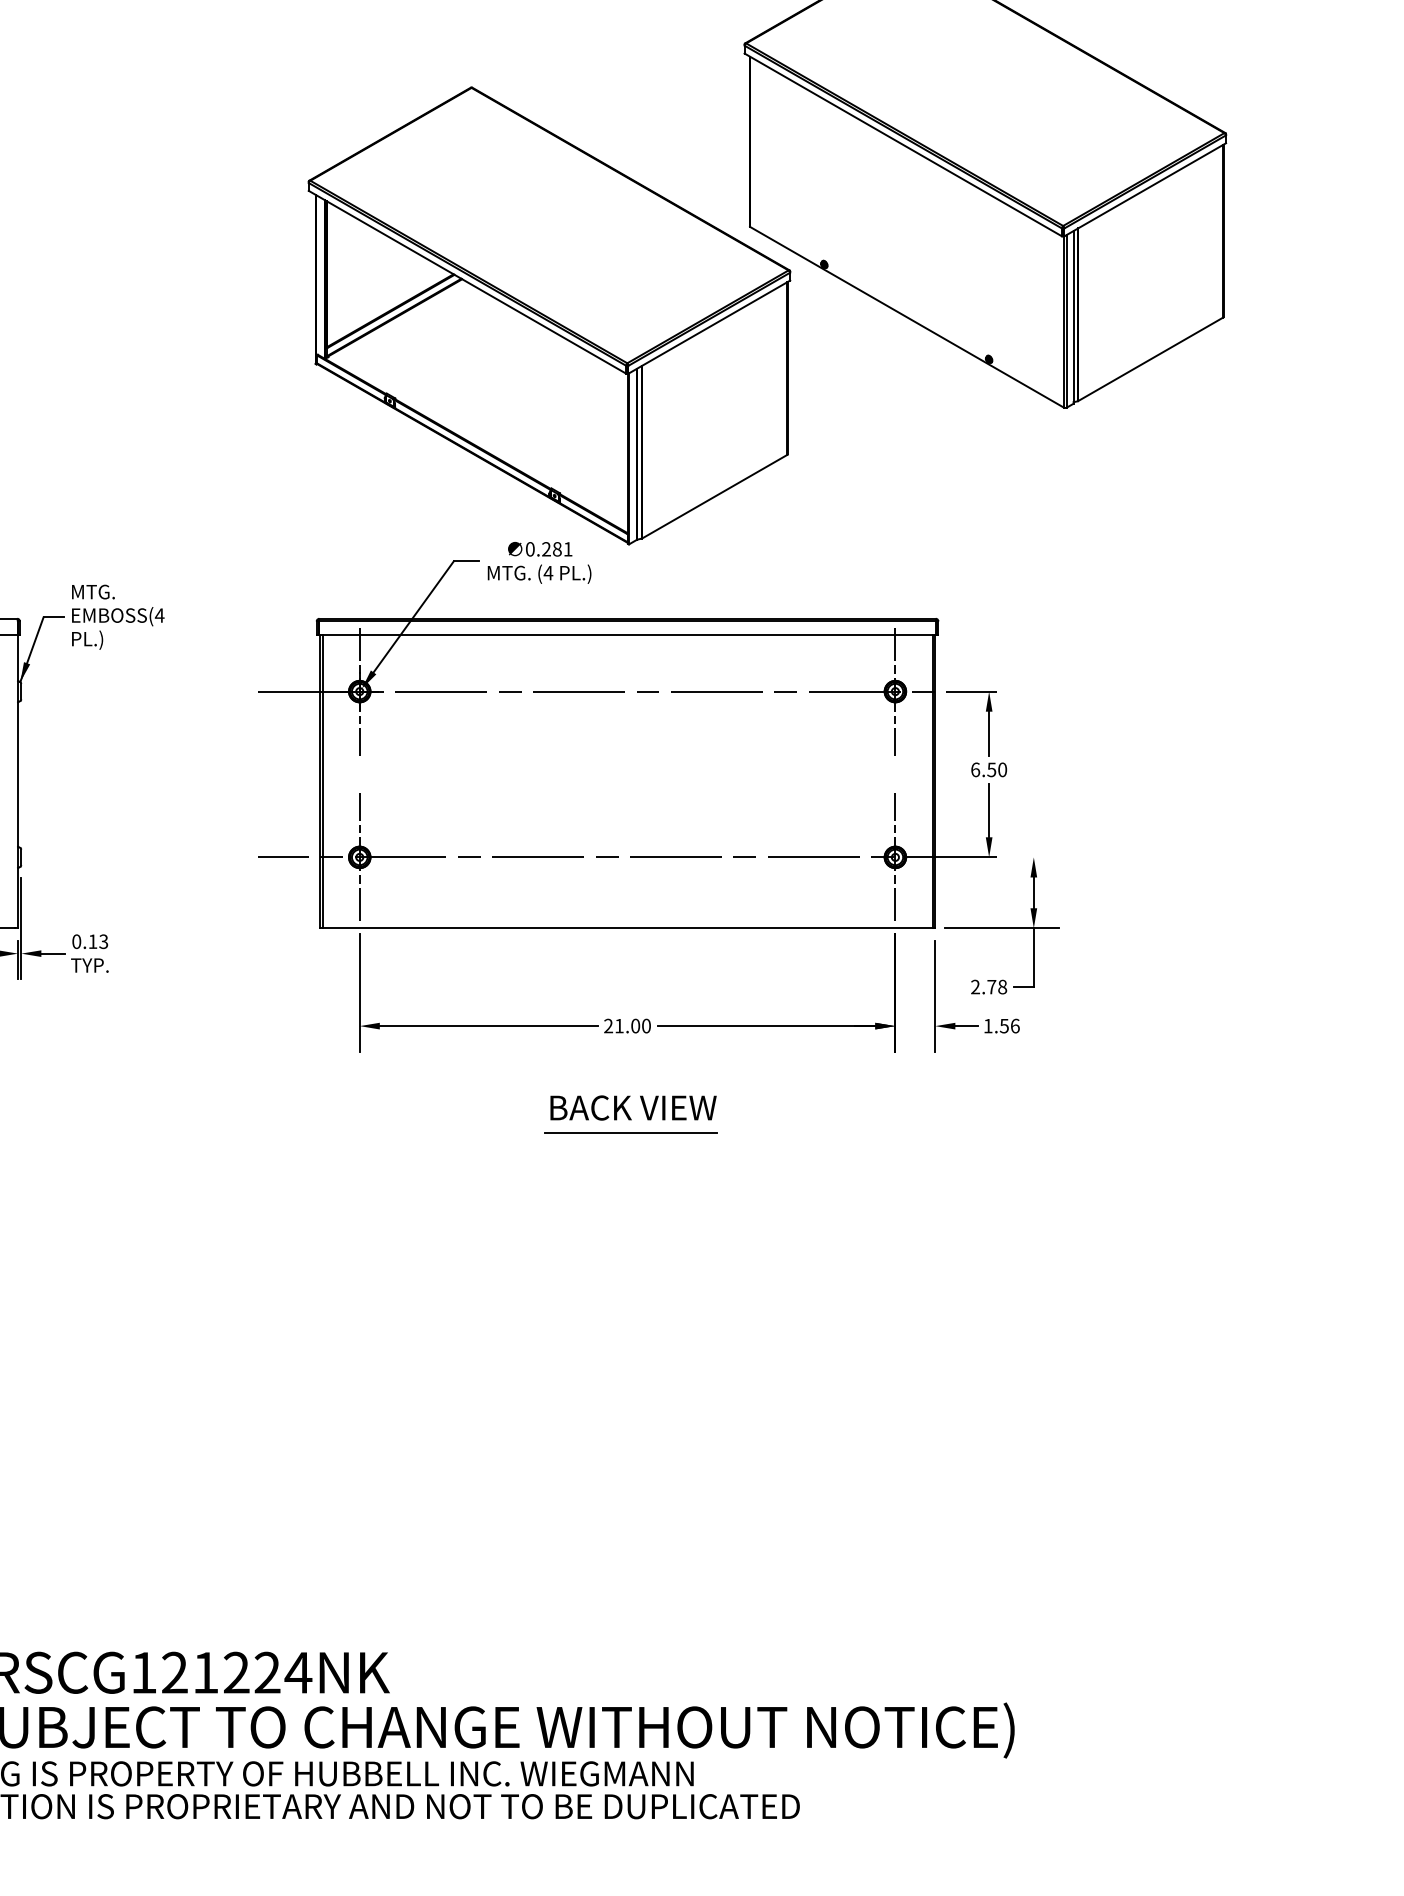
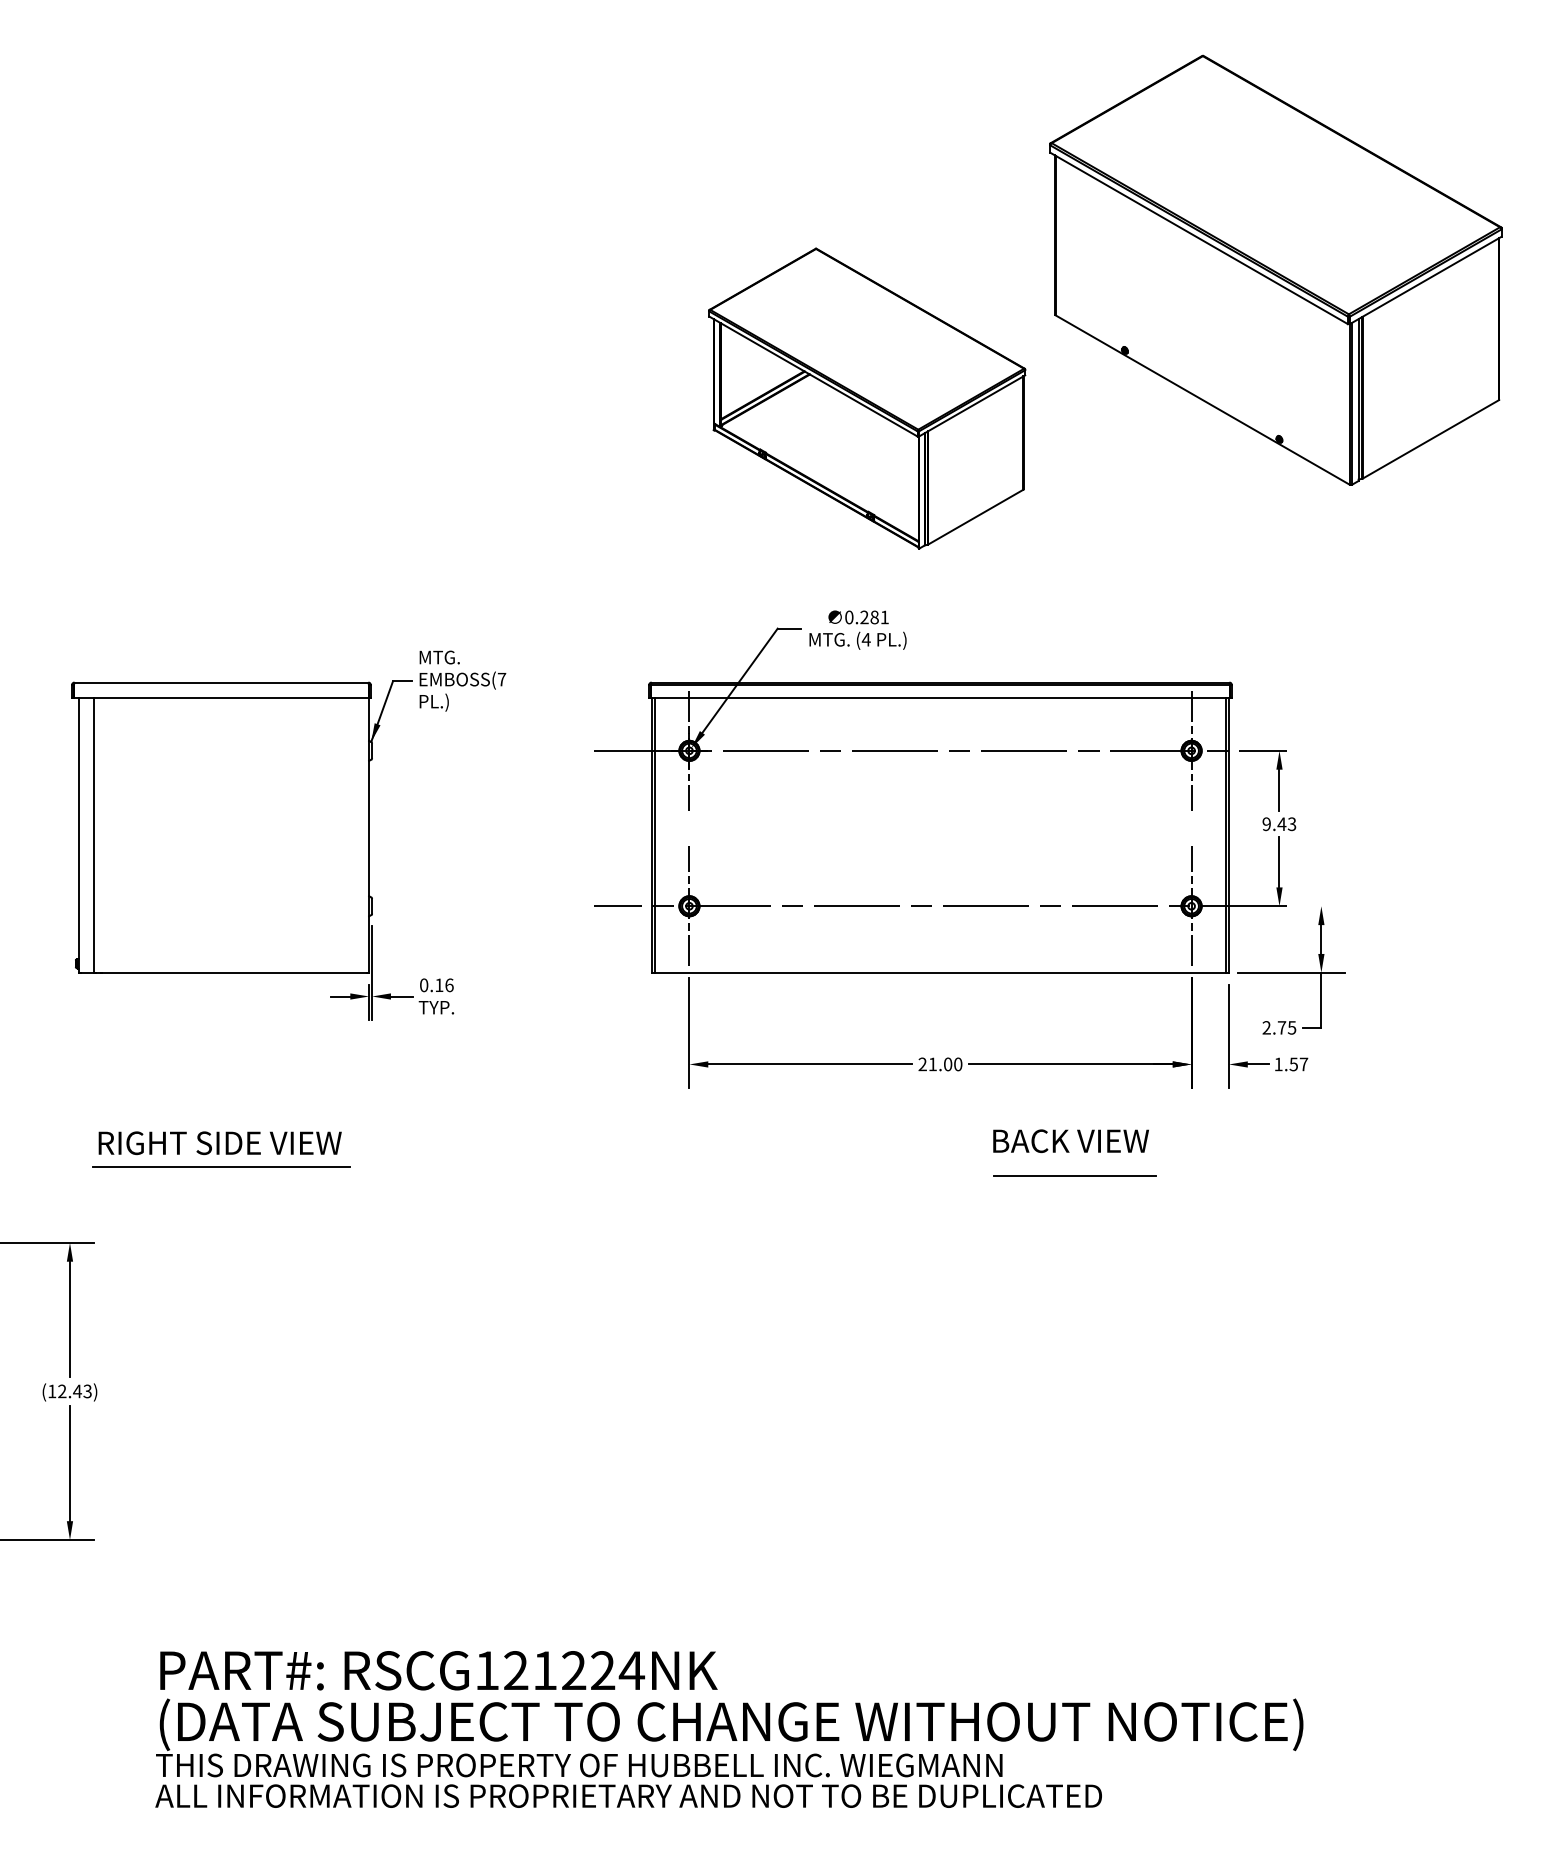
part: (548, 315) -> (866, 398), size x0.7
text: (159, 615) -> (501, 679), (4 -> (7
text: (989, 770) -> (1279, 824), 6.50 -> 9.43
text: (103, 941) -> (449, 985), 0.13 -> 0.16
text: (1003, 986) -> (1292, 1027), 2.78 -> 2.75
text: (1014, 1026) -> (1303, 1064), 1.56 -> 1.57
text: (632, 1108) -> (1070, 1141), moved
line: (630, 1132) -> (1074, 1175), moved

